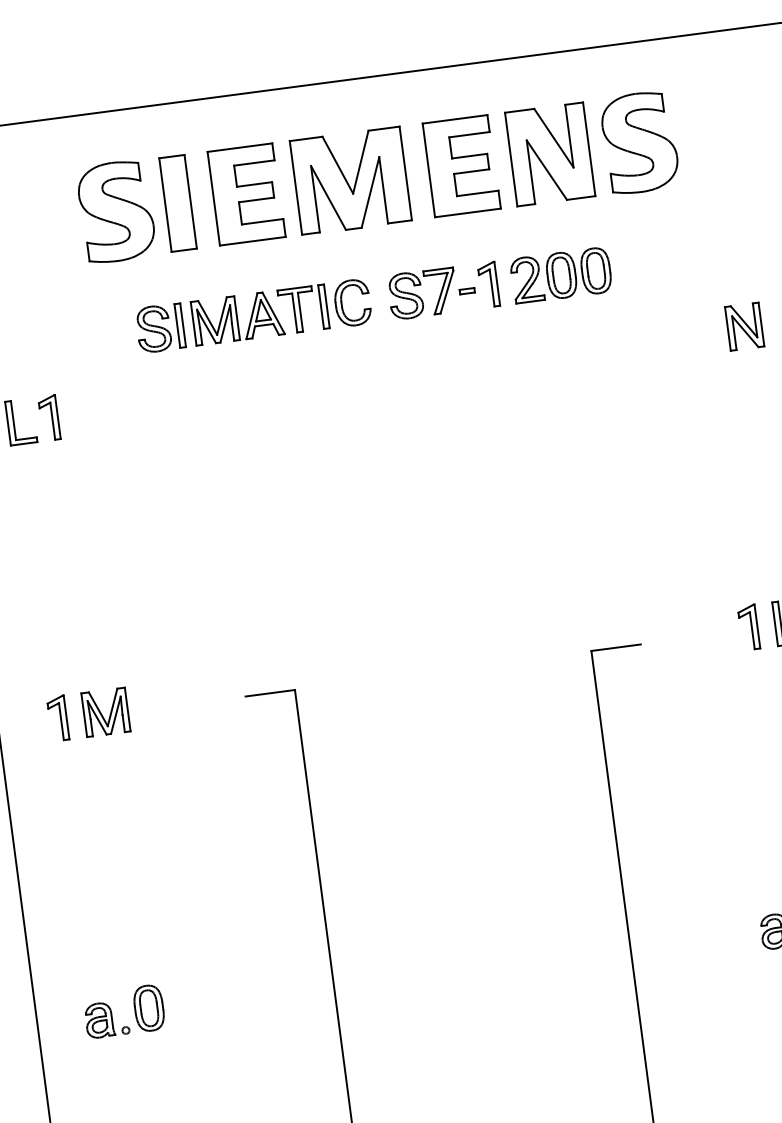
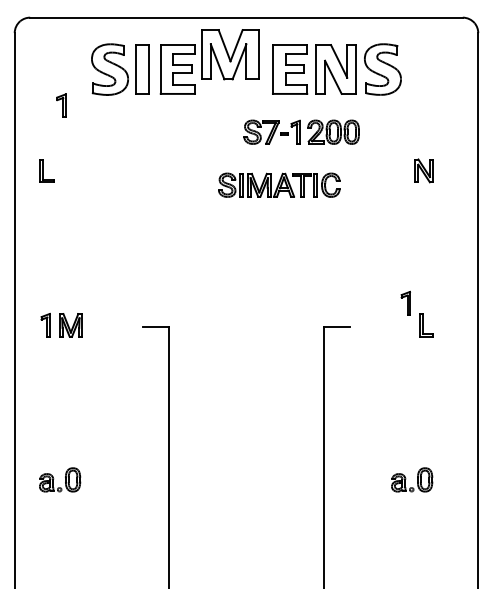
part: (351, 180) -> (230, 54), moved
part: (253, 314) -> (279, 184), moved
part: (48, 417) -> (61, 105), moved
part: (747, 626) -> (405, 302), moved

